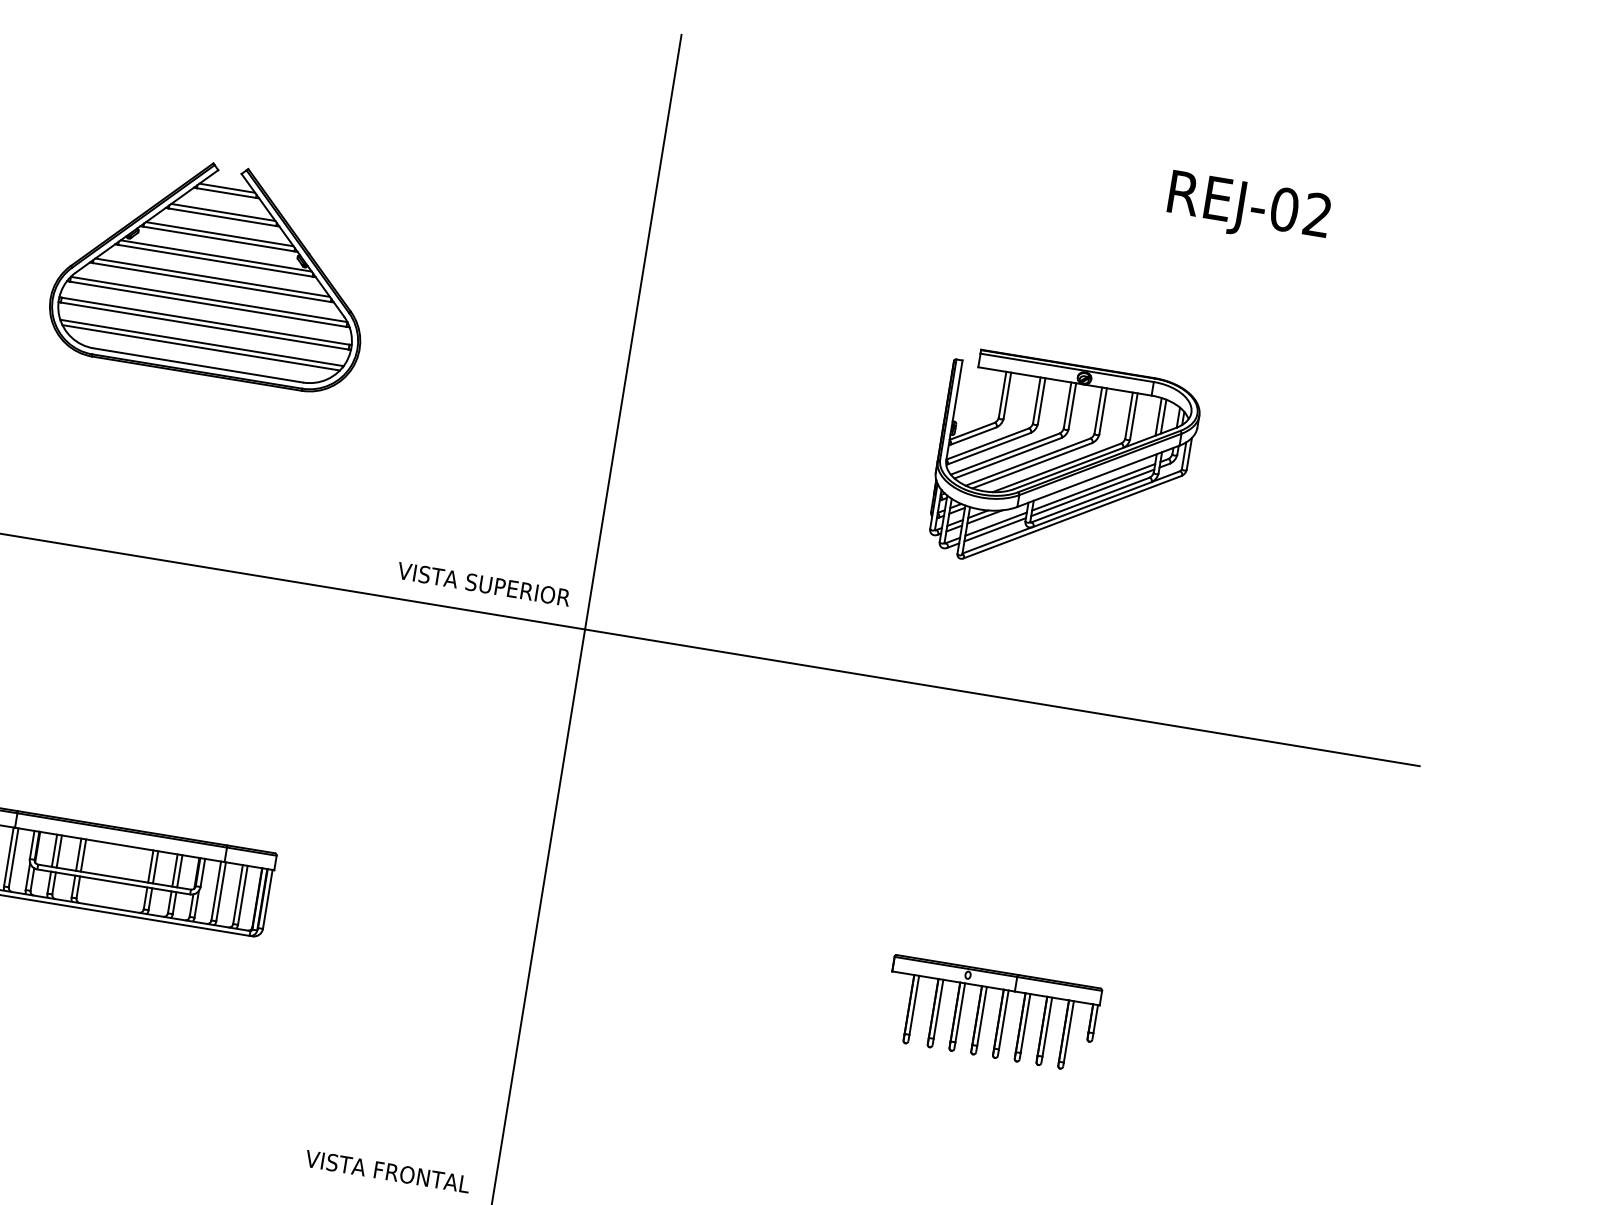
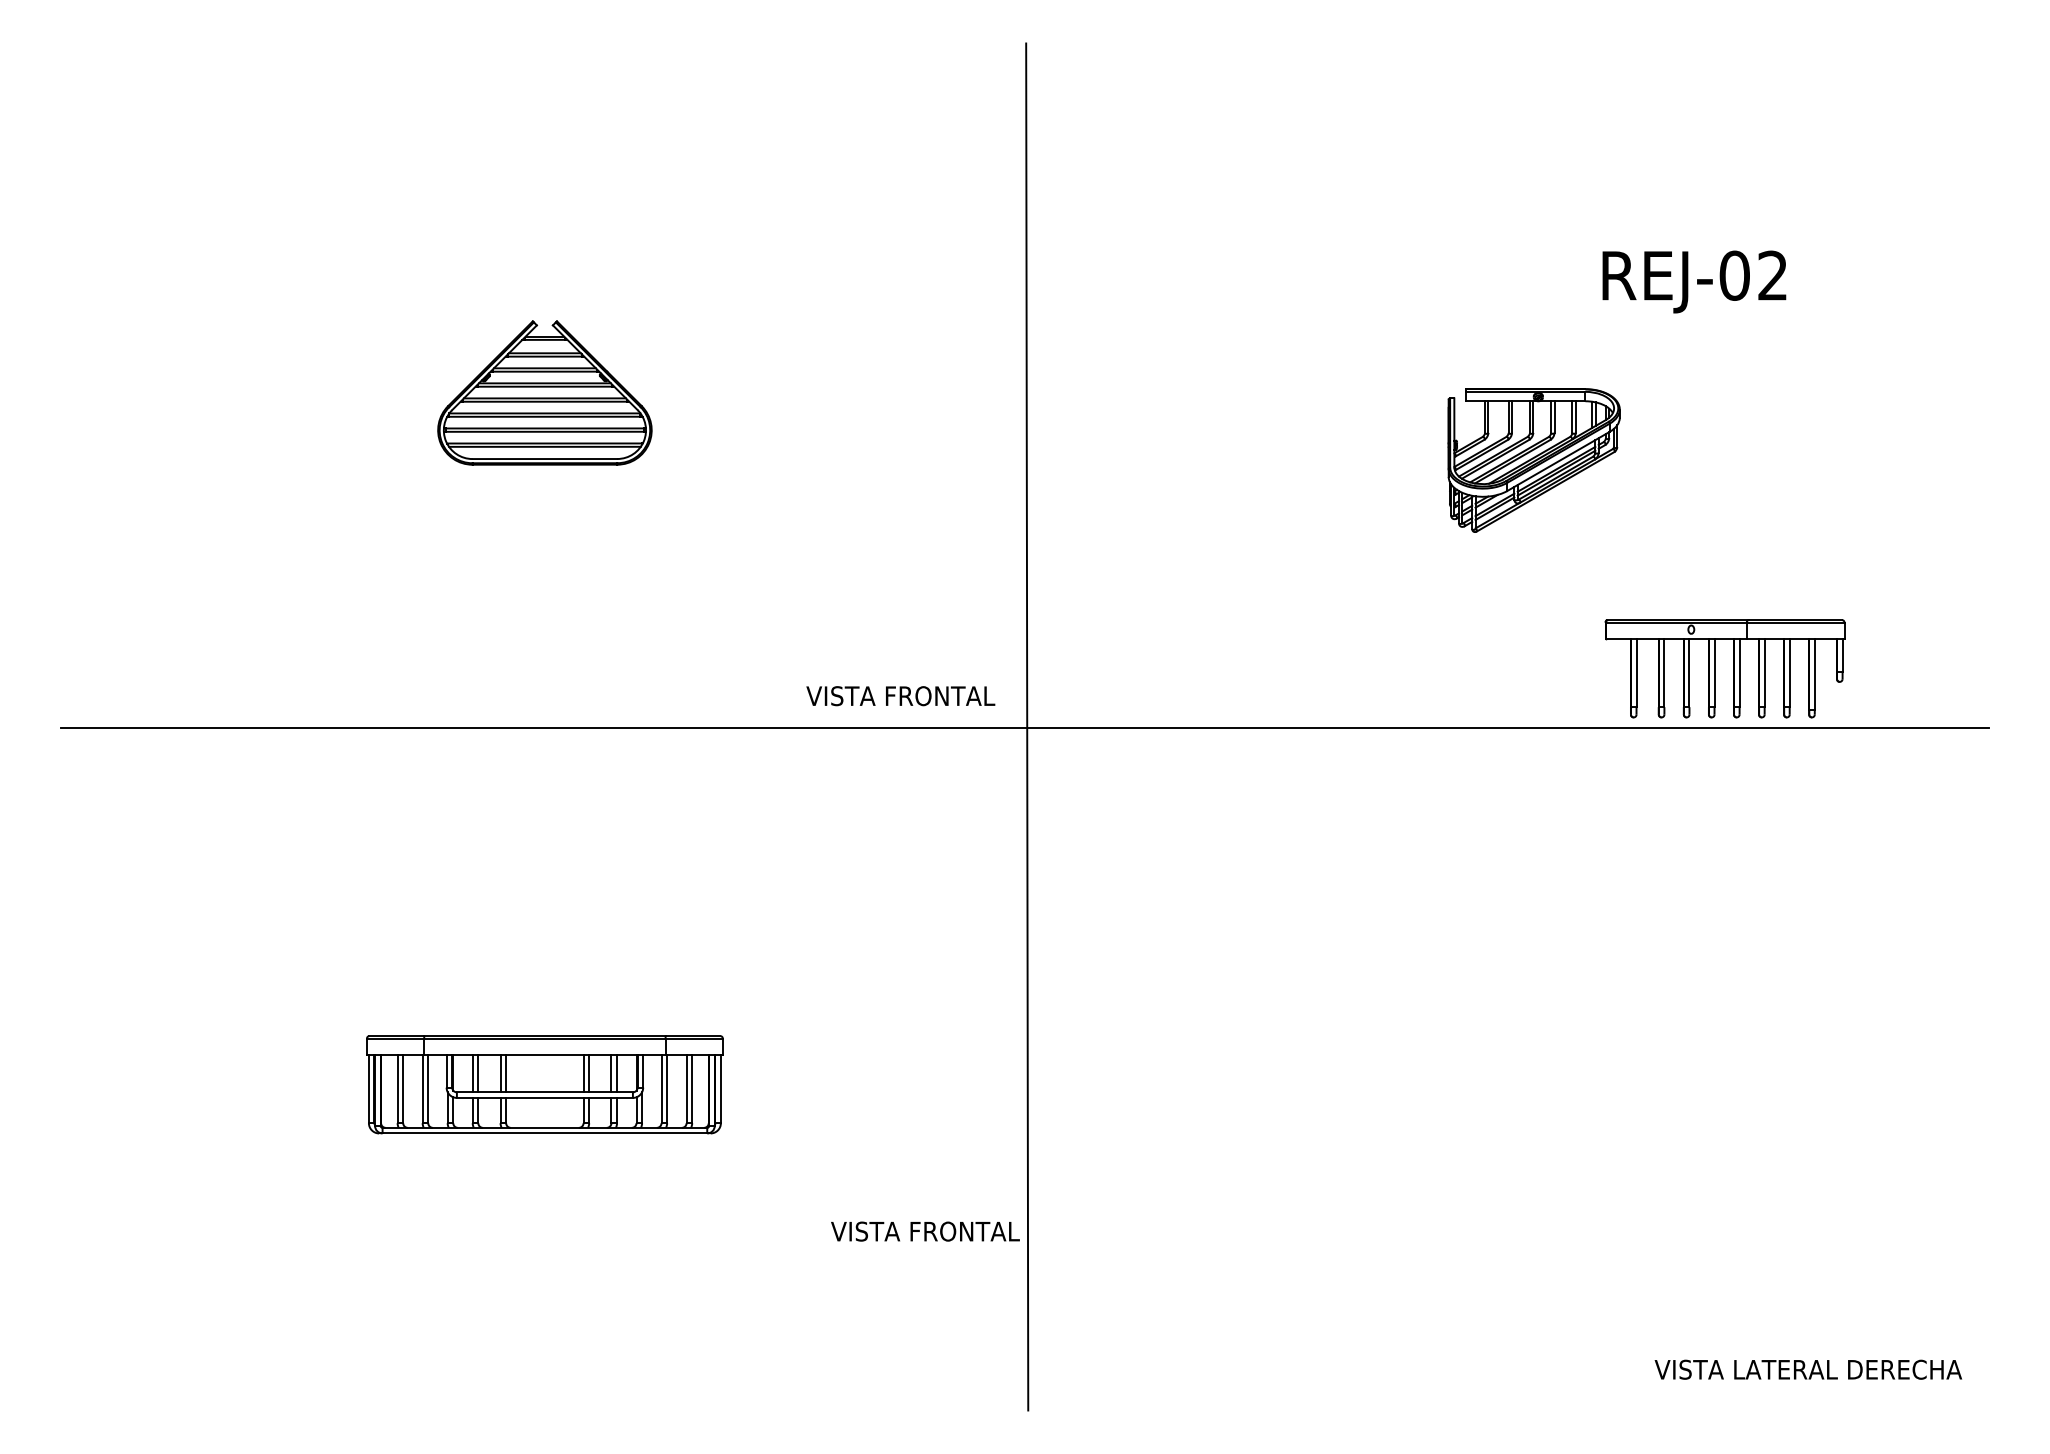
text: (1248, 208) -> (1694, 281), moved
part: (213, 269) -> (544, 392), size x0.6
part: (1062, 469) -> (1533, 460), size x0.6
text: (517, 590) -> (944, 696), VISTA SUPERIOR -> VISTA FRONTAL
part: (983, 1012) -> (1715, 668), moved
text: (387, 1171) -> (925, 1231), moved

